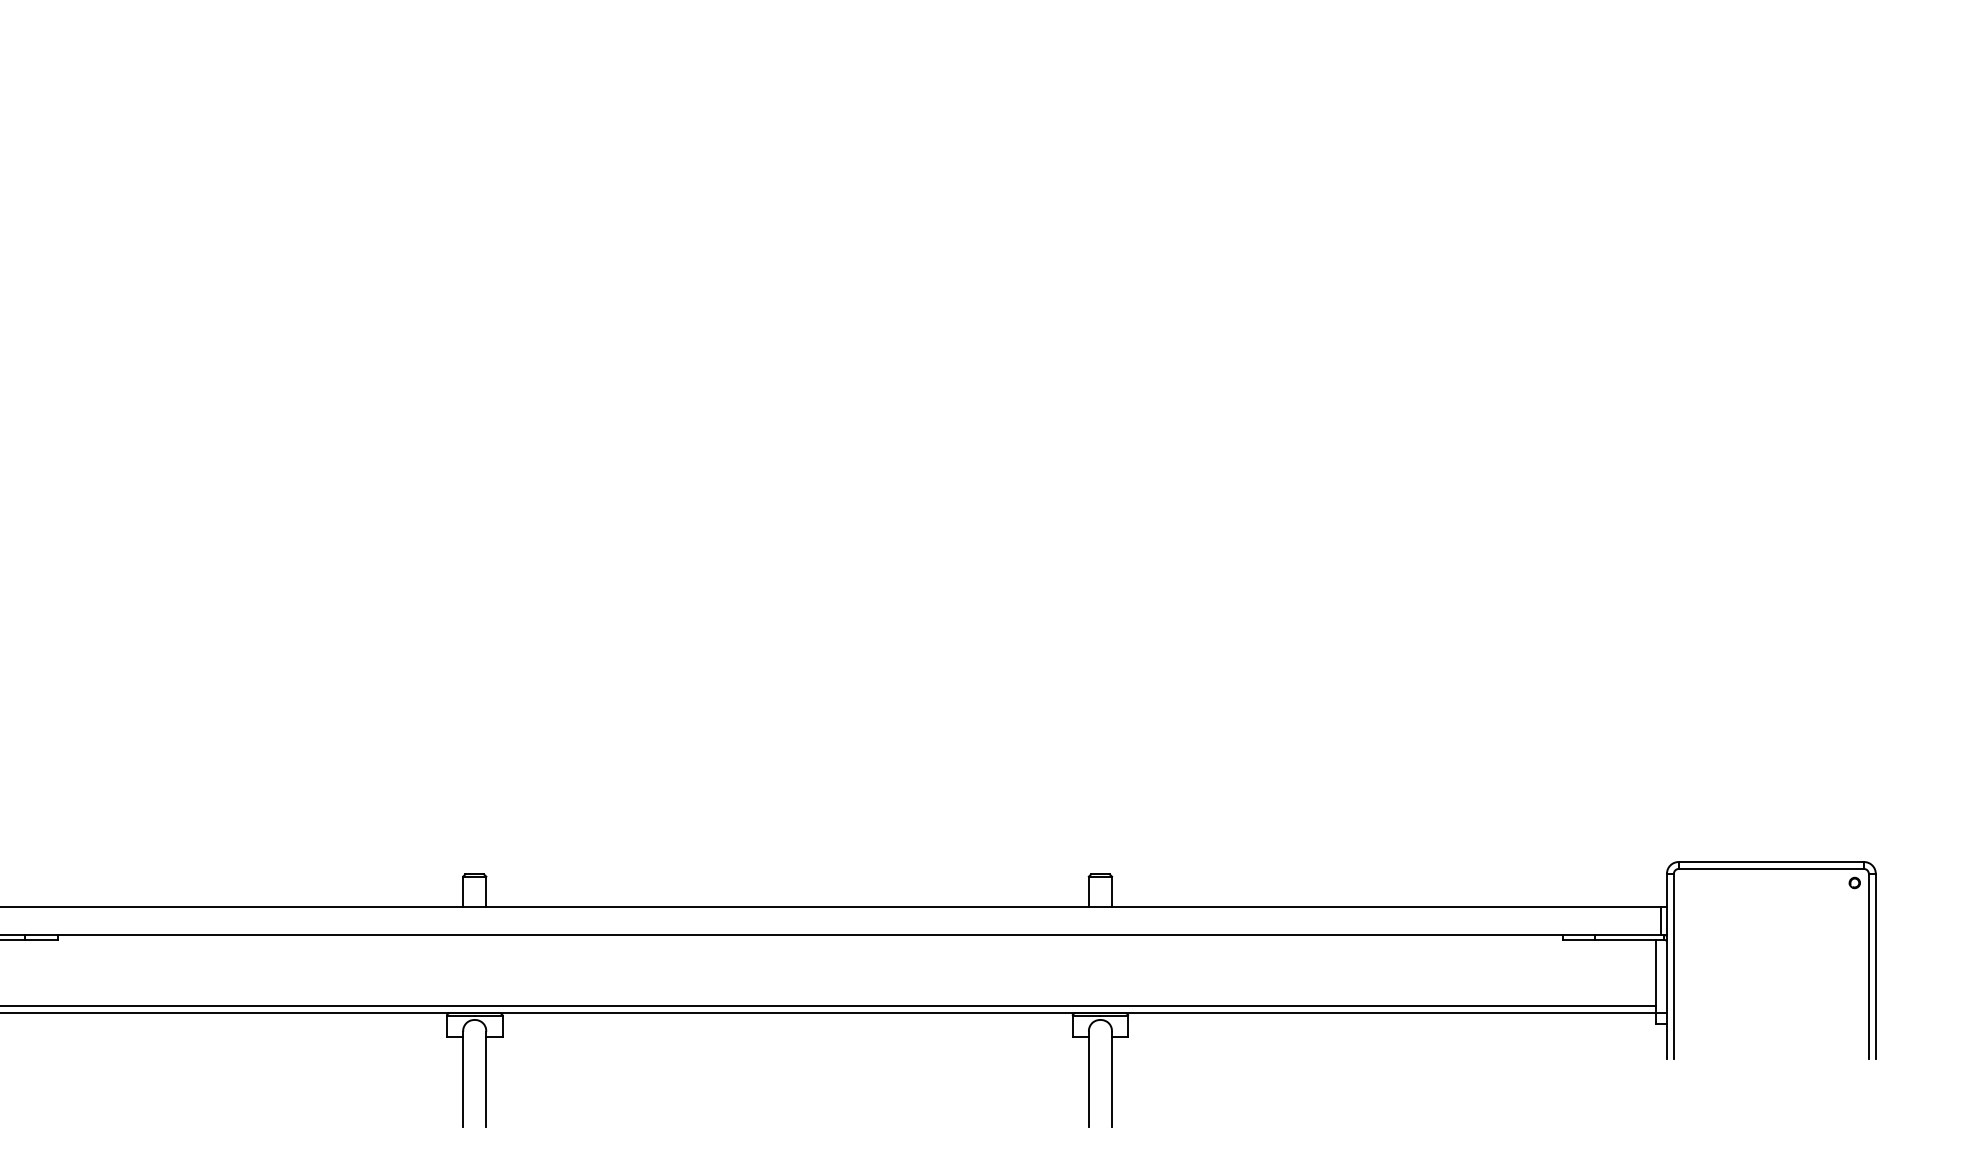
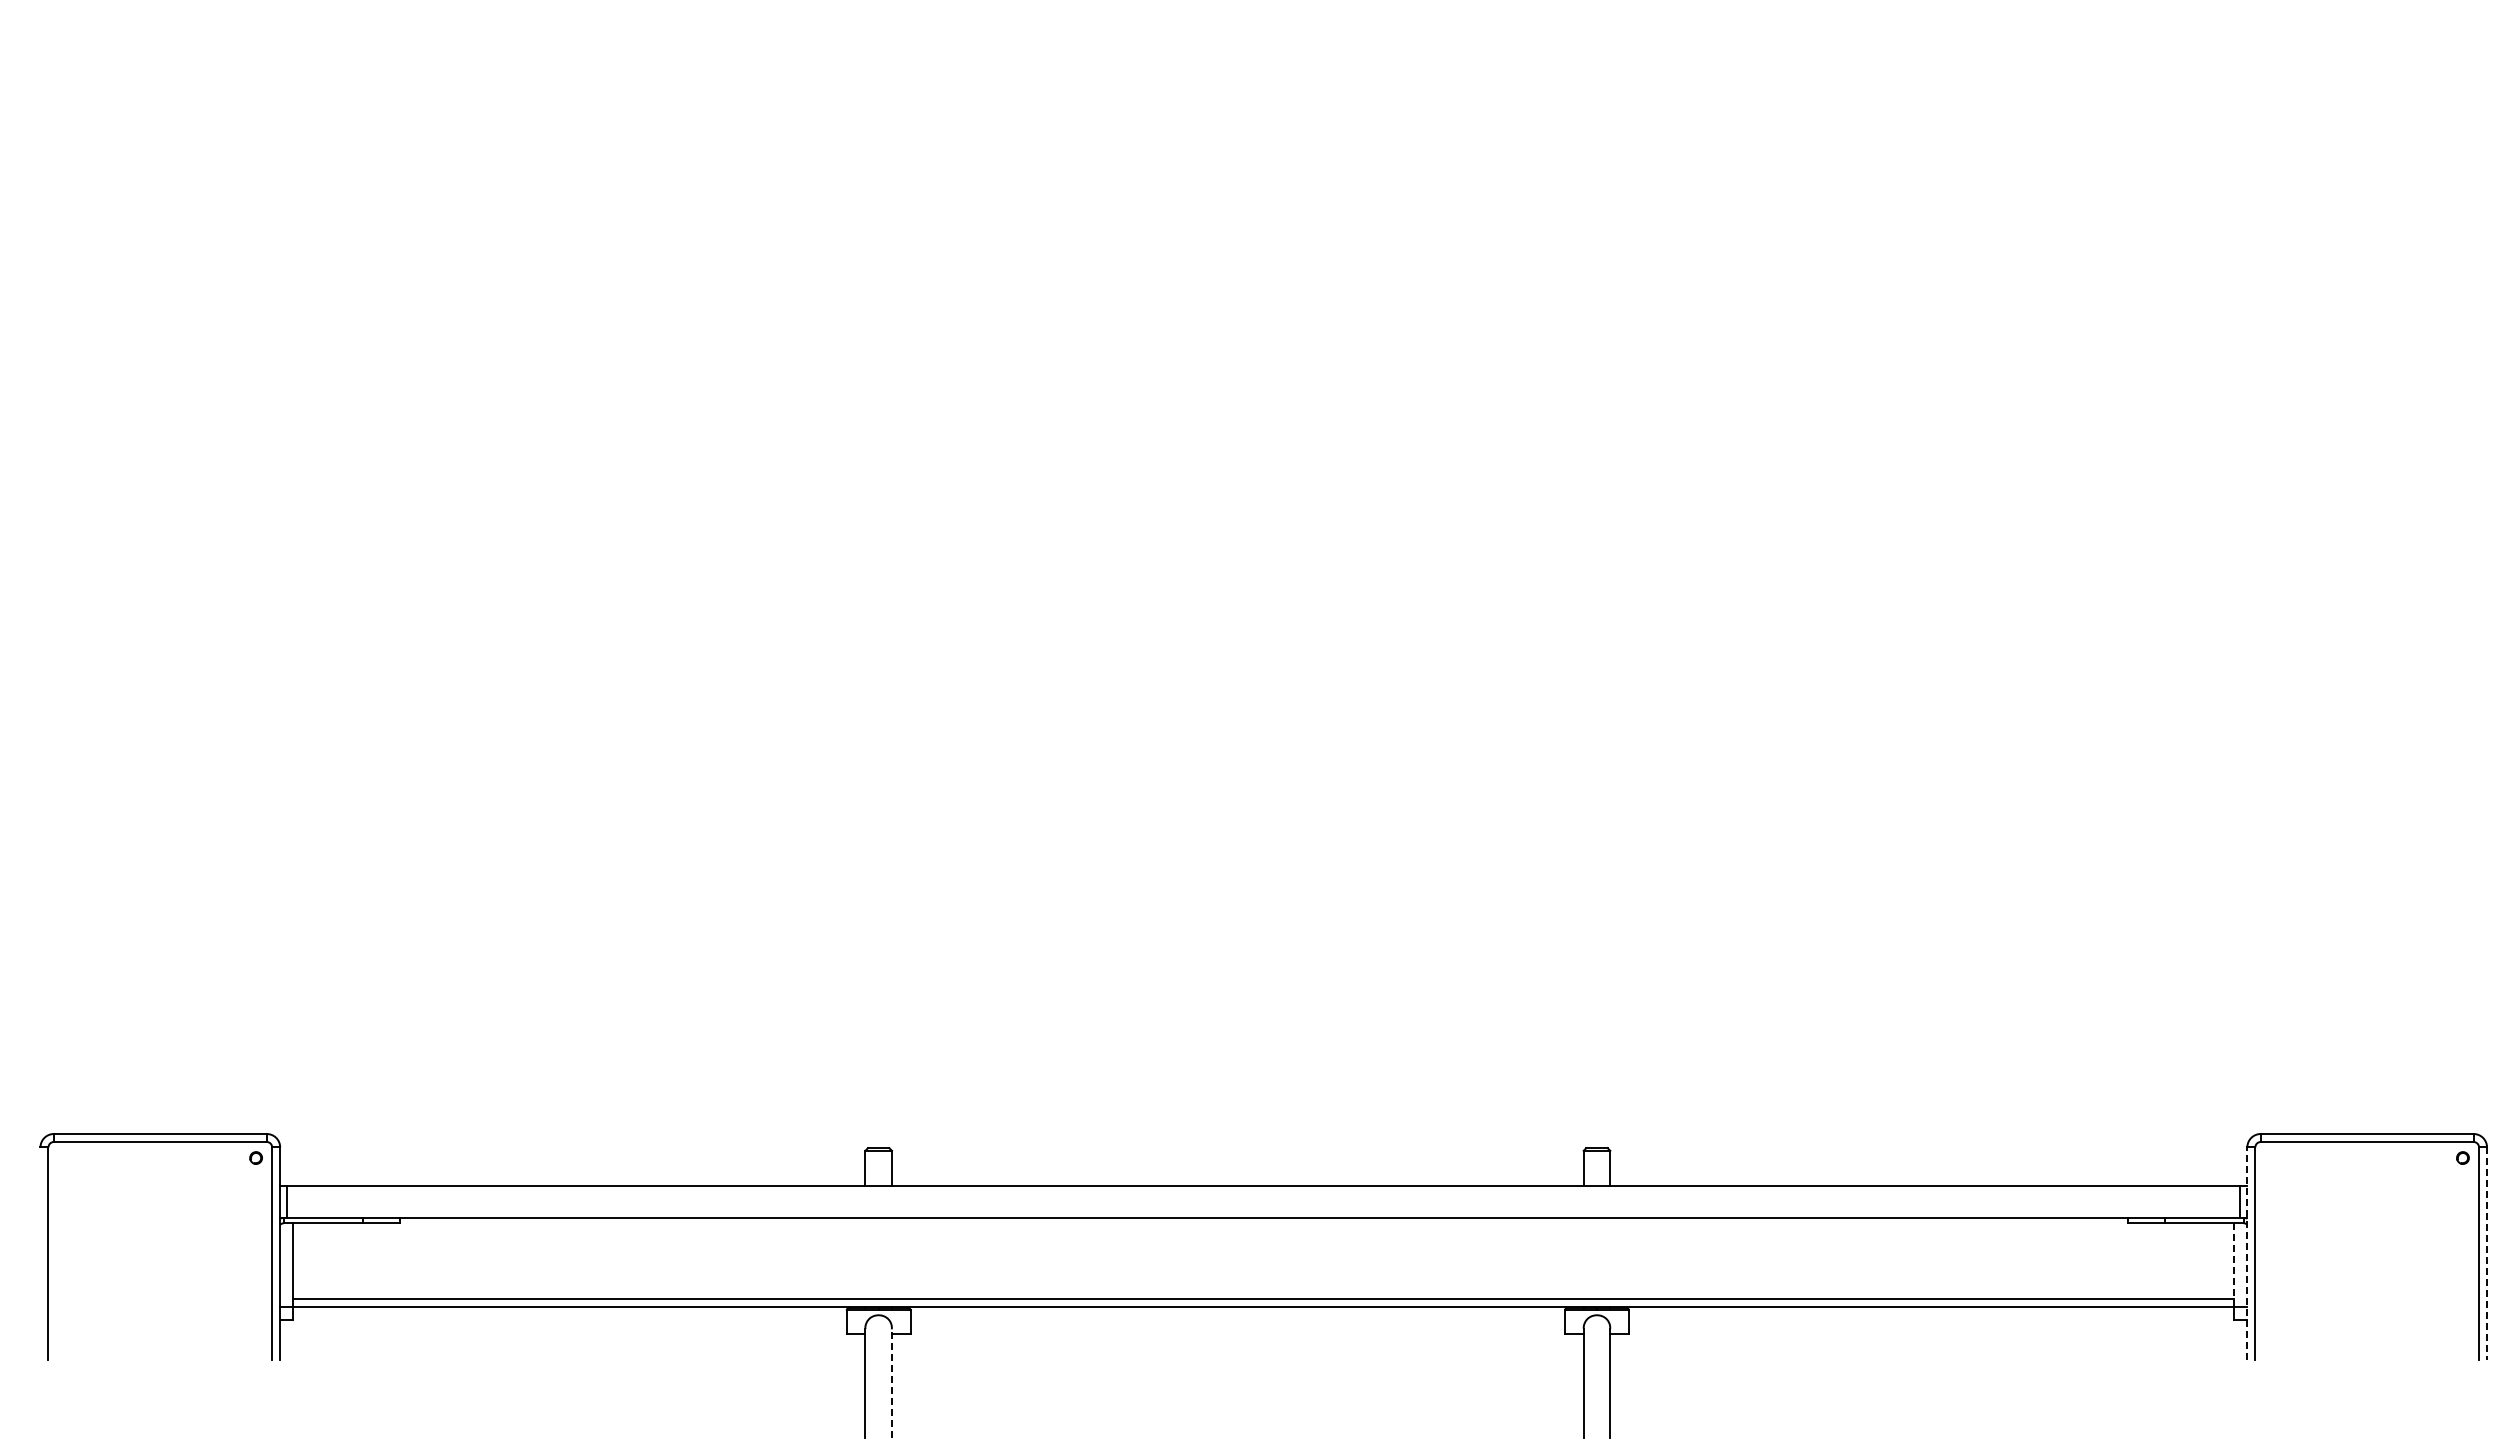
line: (1667, 966) -> (2247, 1253), solid -> dashed
line: (1876, 967) -> (2487, 1254), solid -> dashed
line: (1655, 976) -> (2234, 1265), solid -> dashed
line: (485, 1079) -> (891, 1383), solid -> dashed

